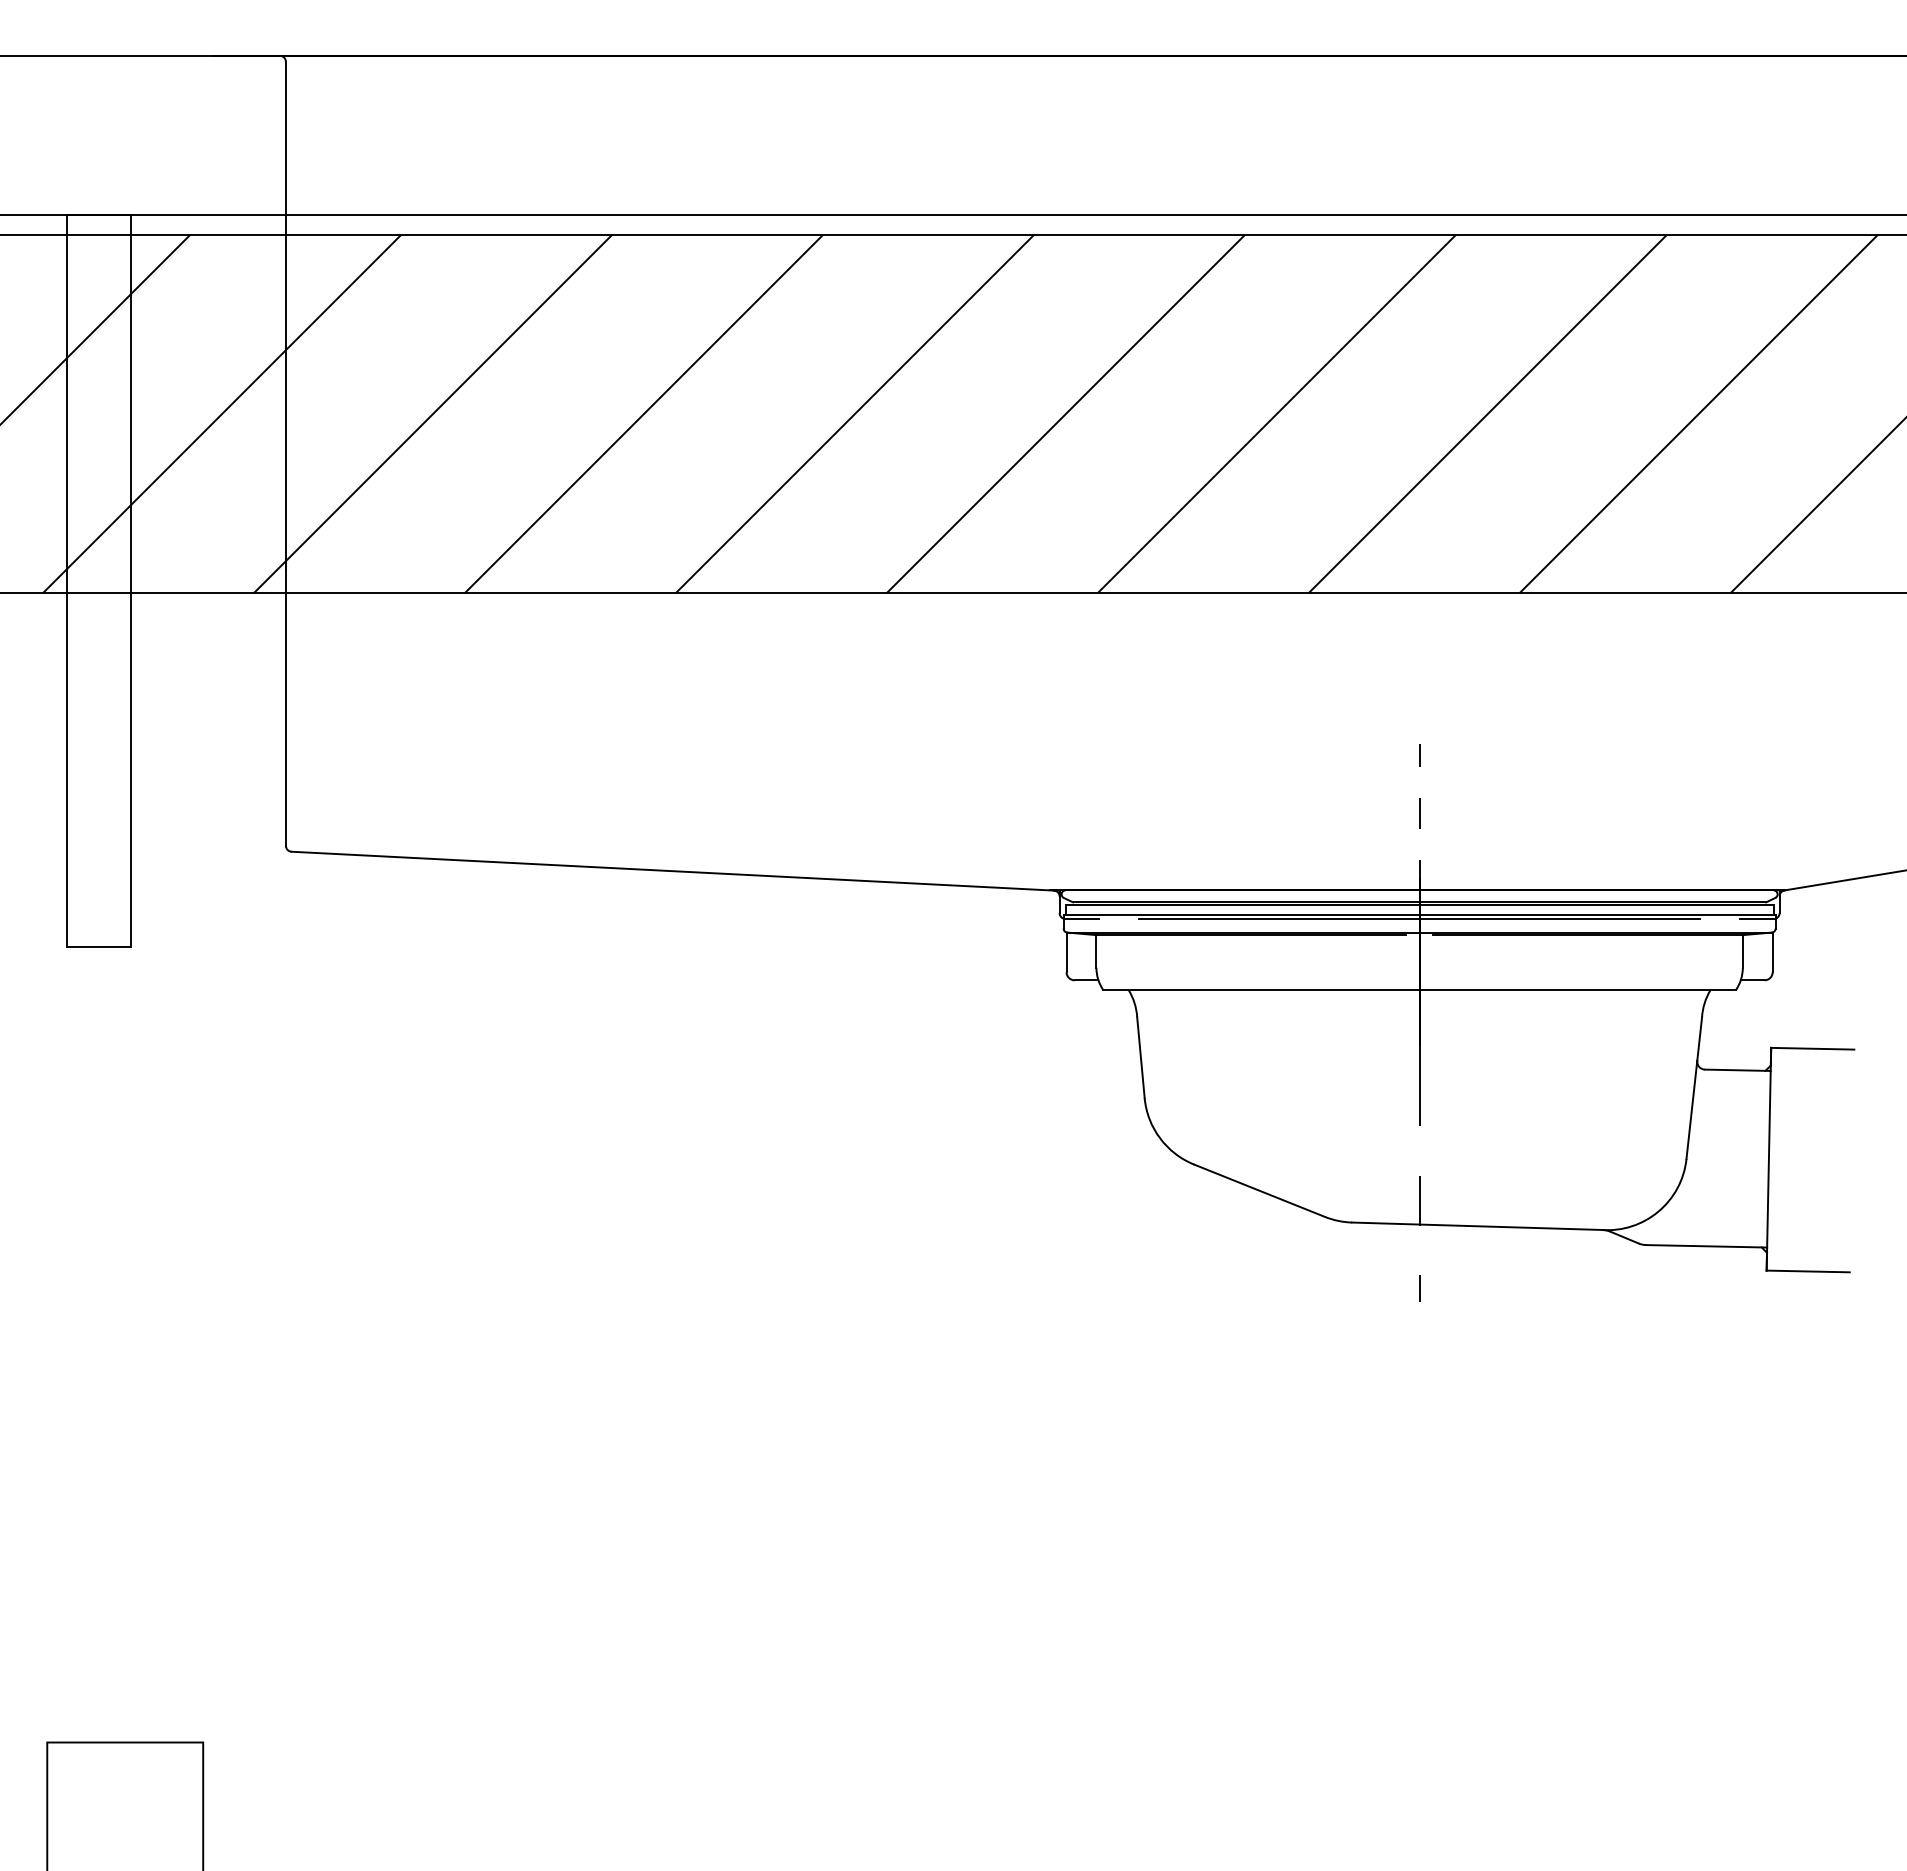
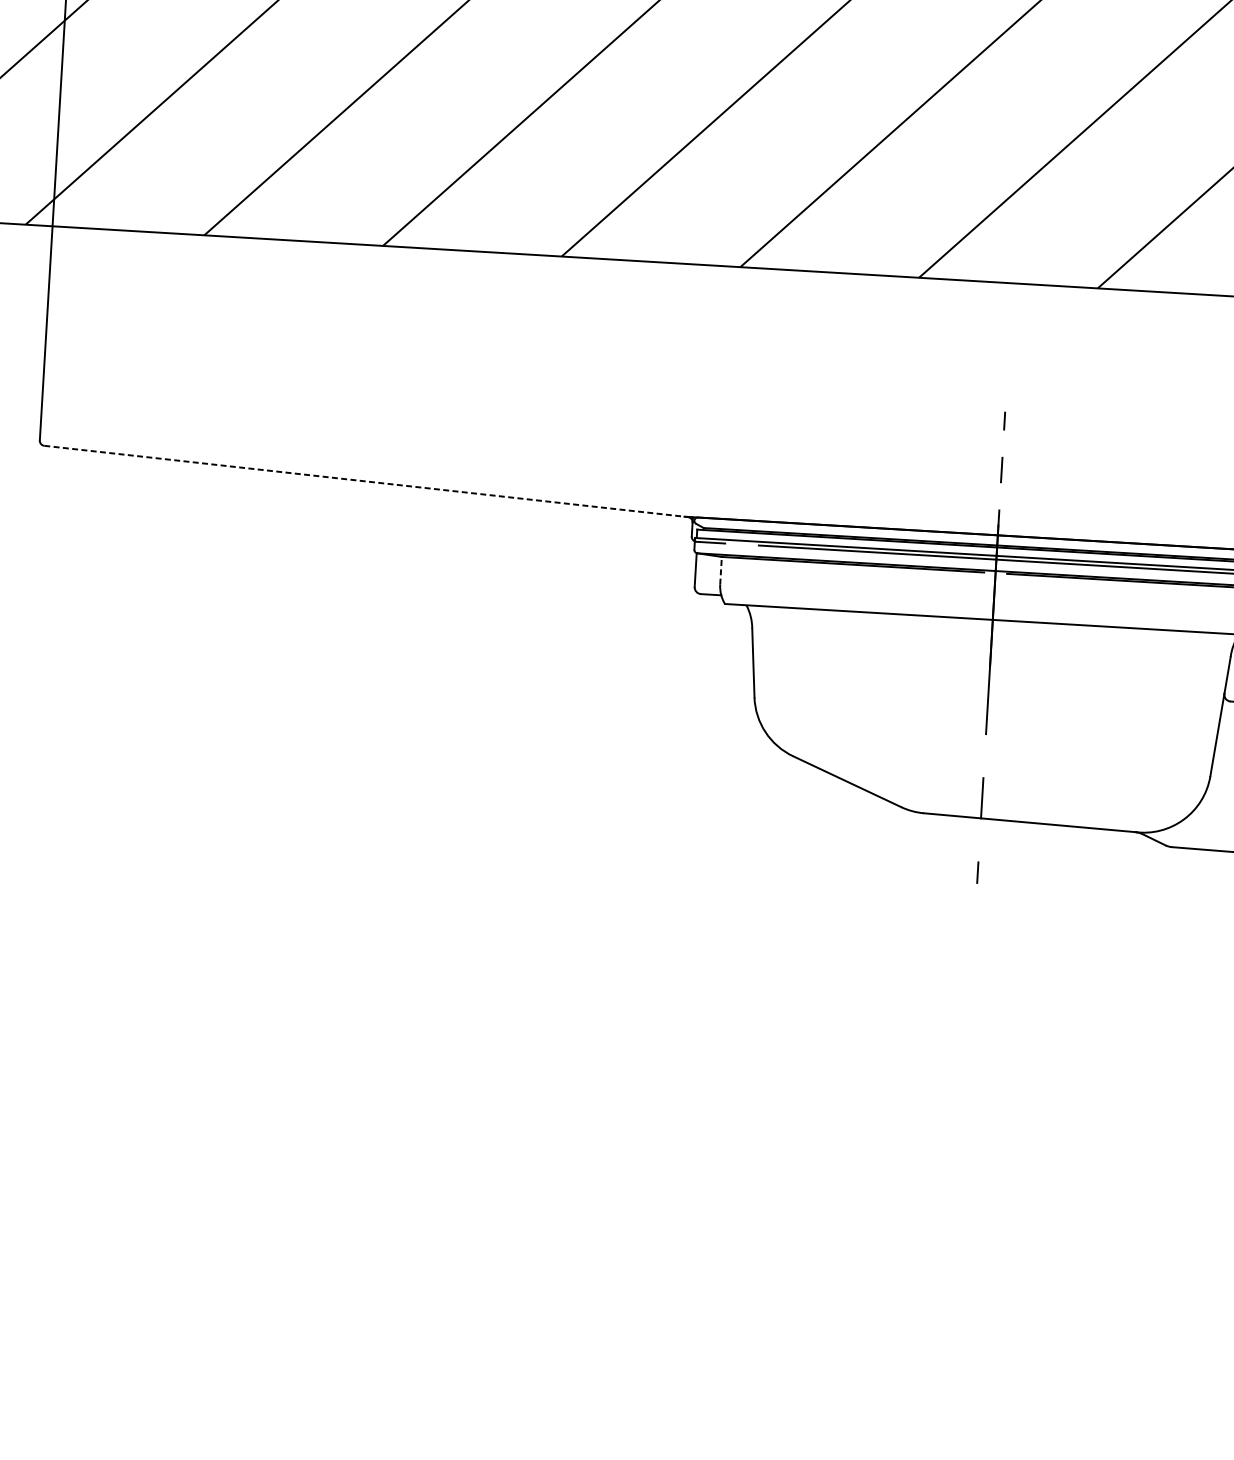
line: (672, 871) -> (365, 481), solid -> dashed
line: (1096, 950) -> (721, 569), solid -> dashed

